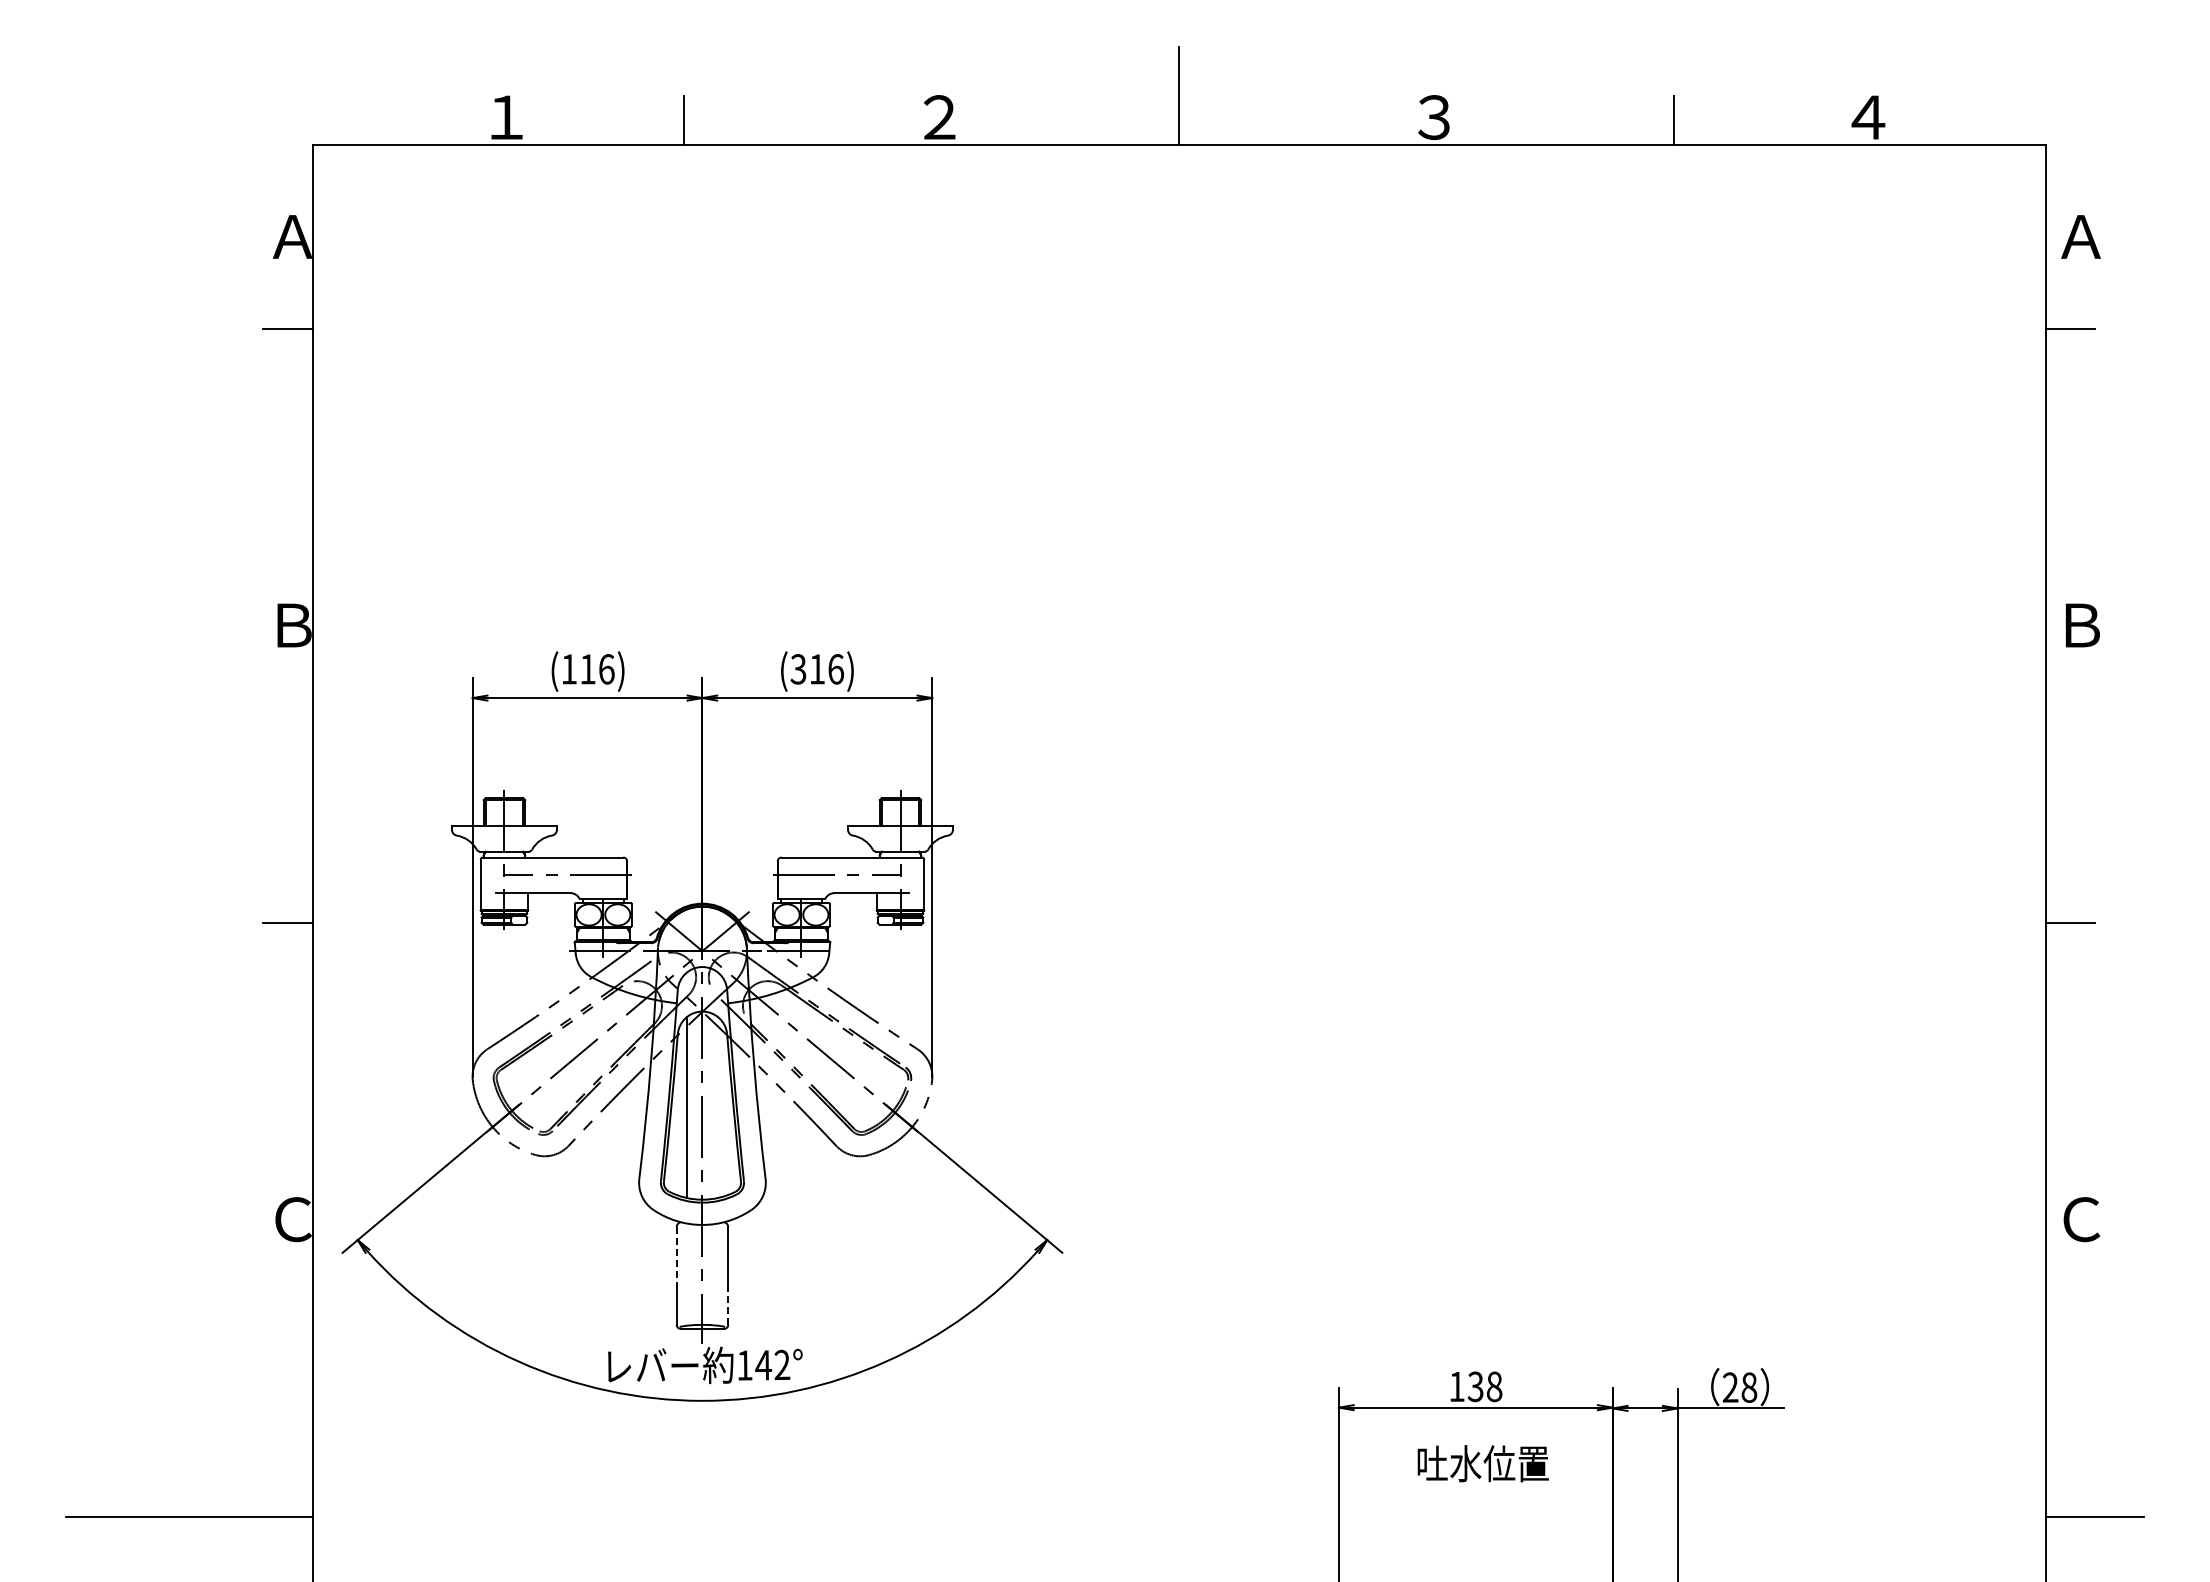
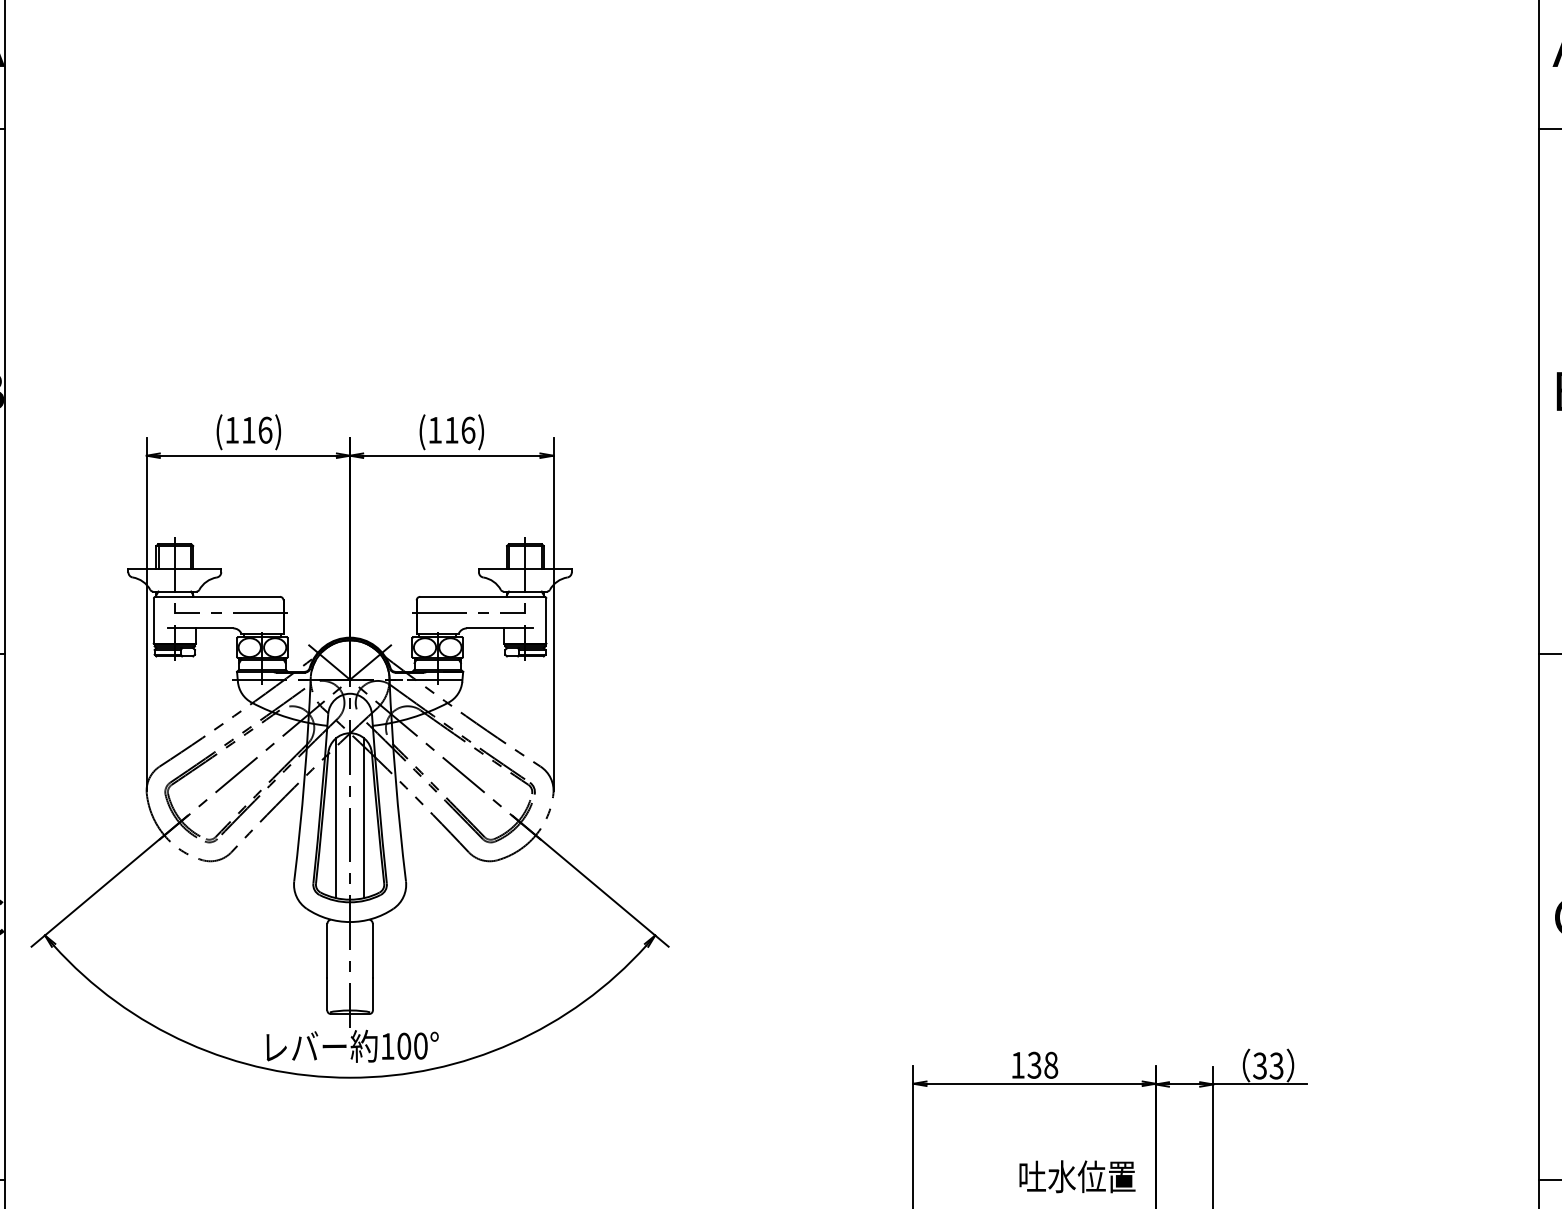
text: (798, 669) -> (435, 430), (316) -> (116)
line: (718, 1107) -> (364, 818), added
line: (676, 1258) -> (327, 951), dashed -> solid
line: (728, 1306) -> (373, 994), dashed -> solid
text: (772, 1364) -> (412, 1045), 142° -> 100°
text: (1739, 1387) -> (1267, 1065), 28 -> 33
text: (1482, 1463) -> (1076, 1176), moved

